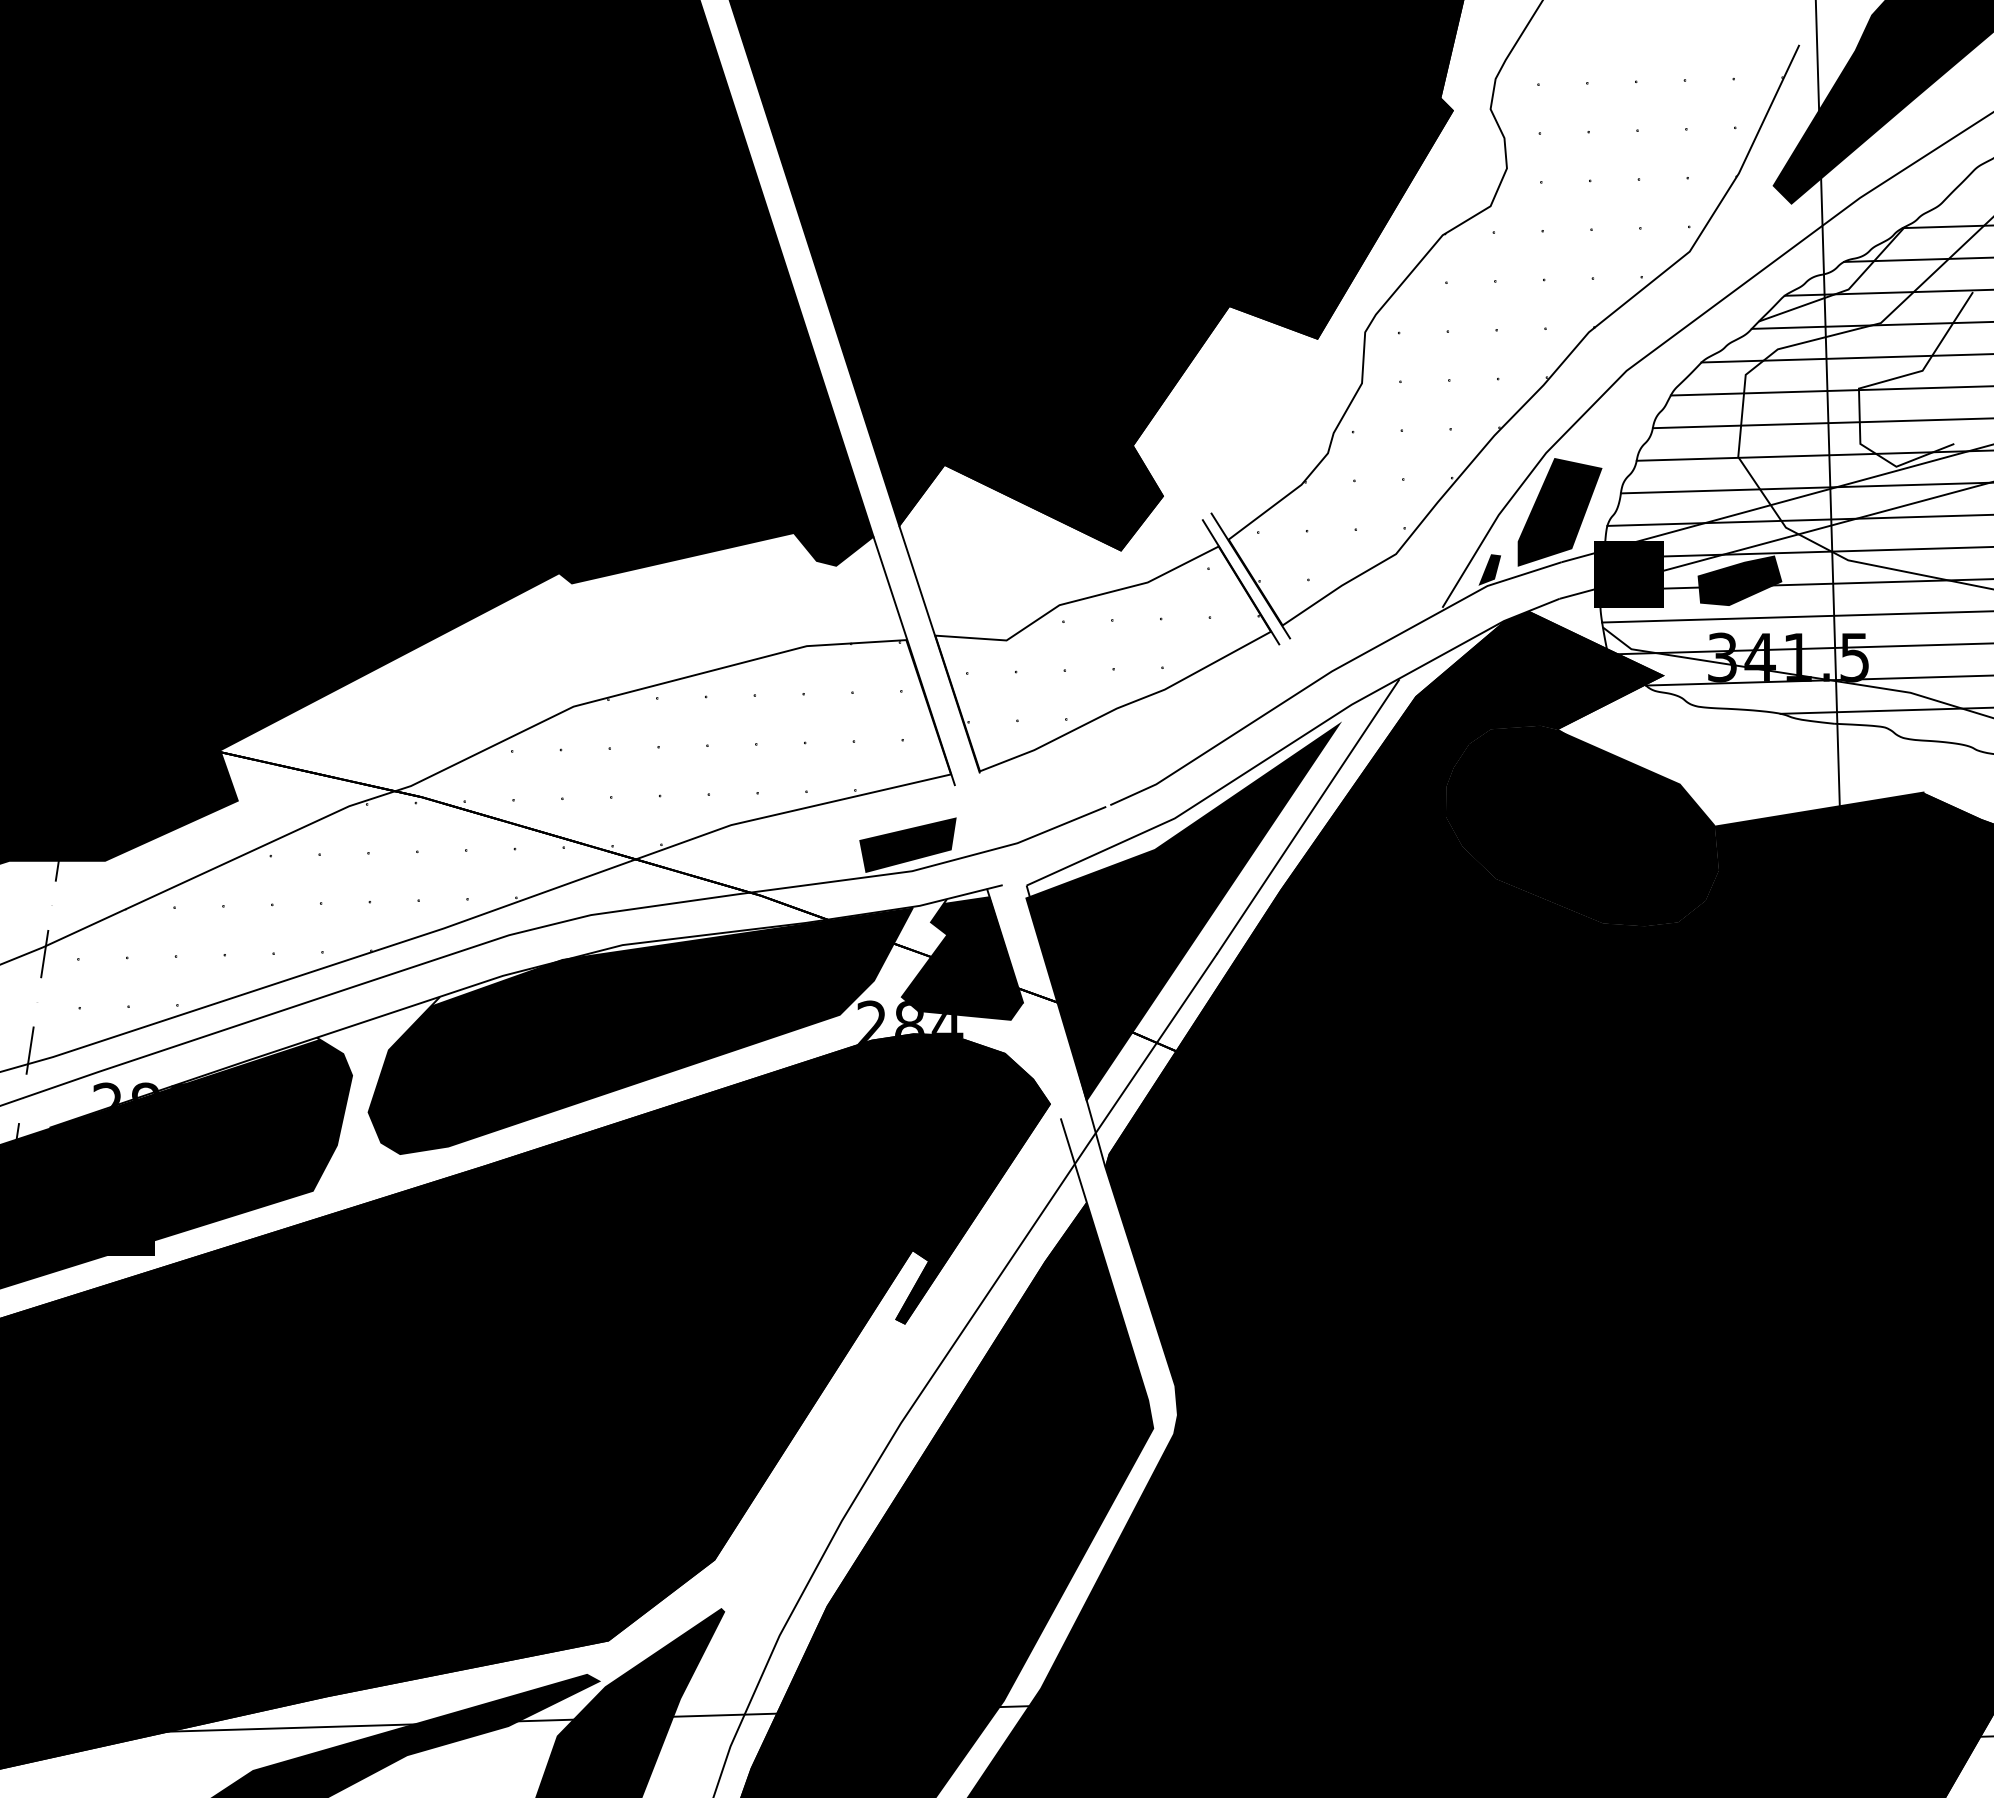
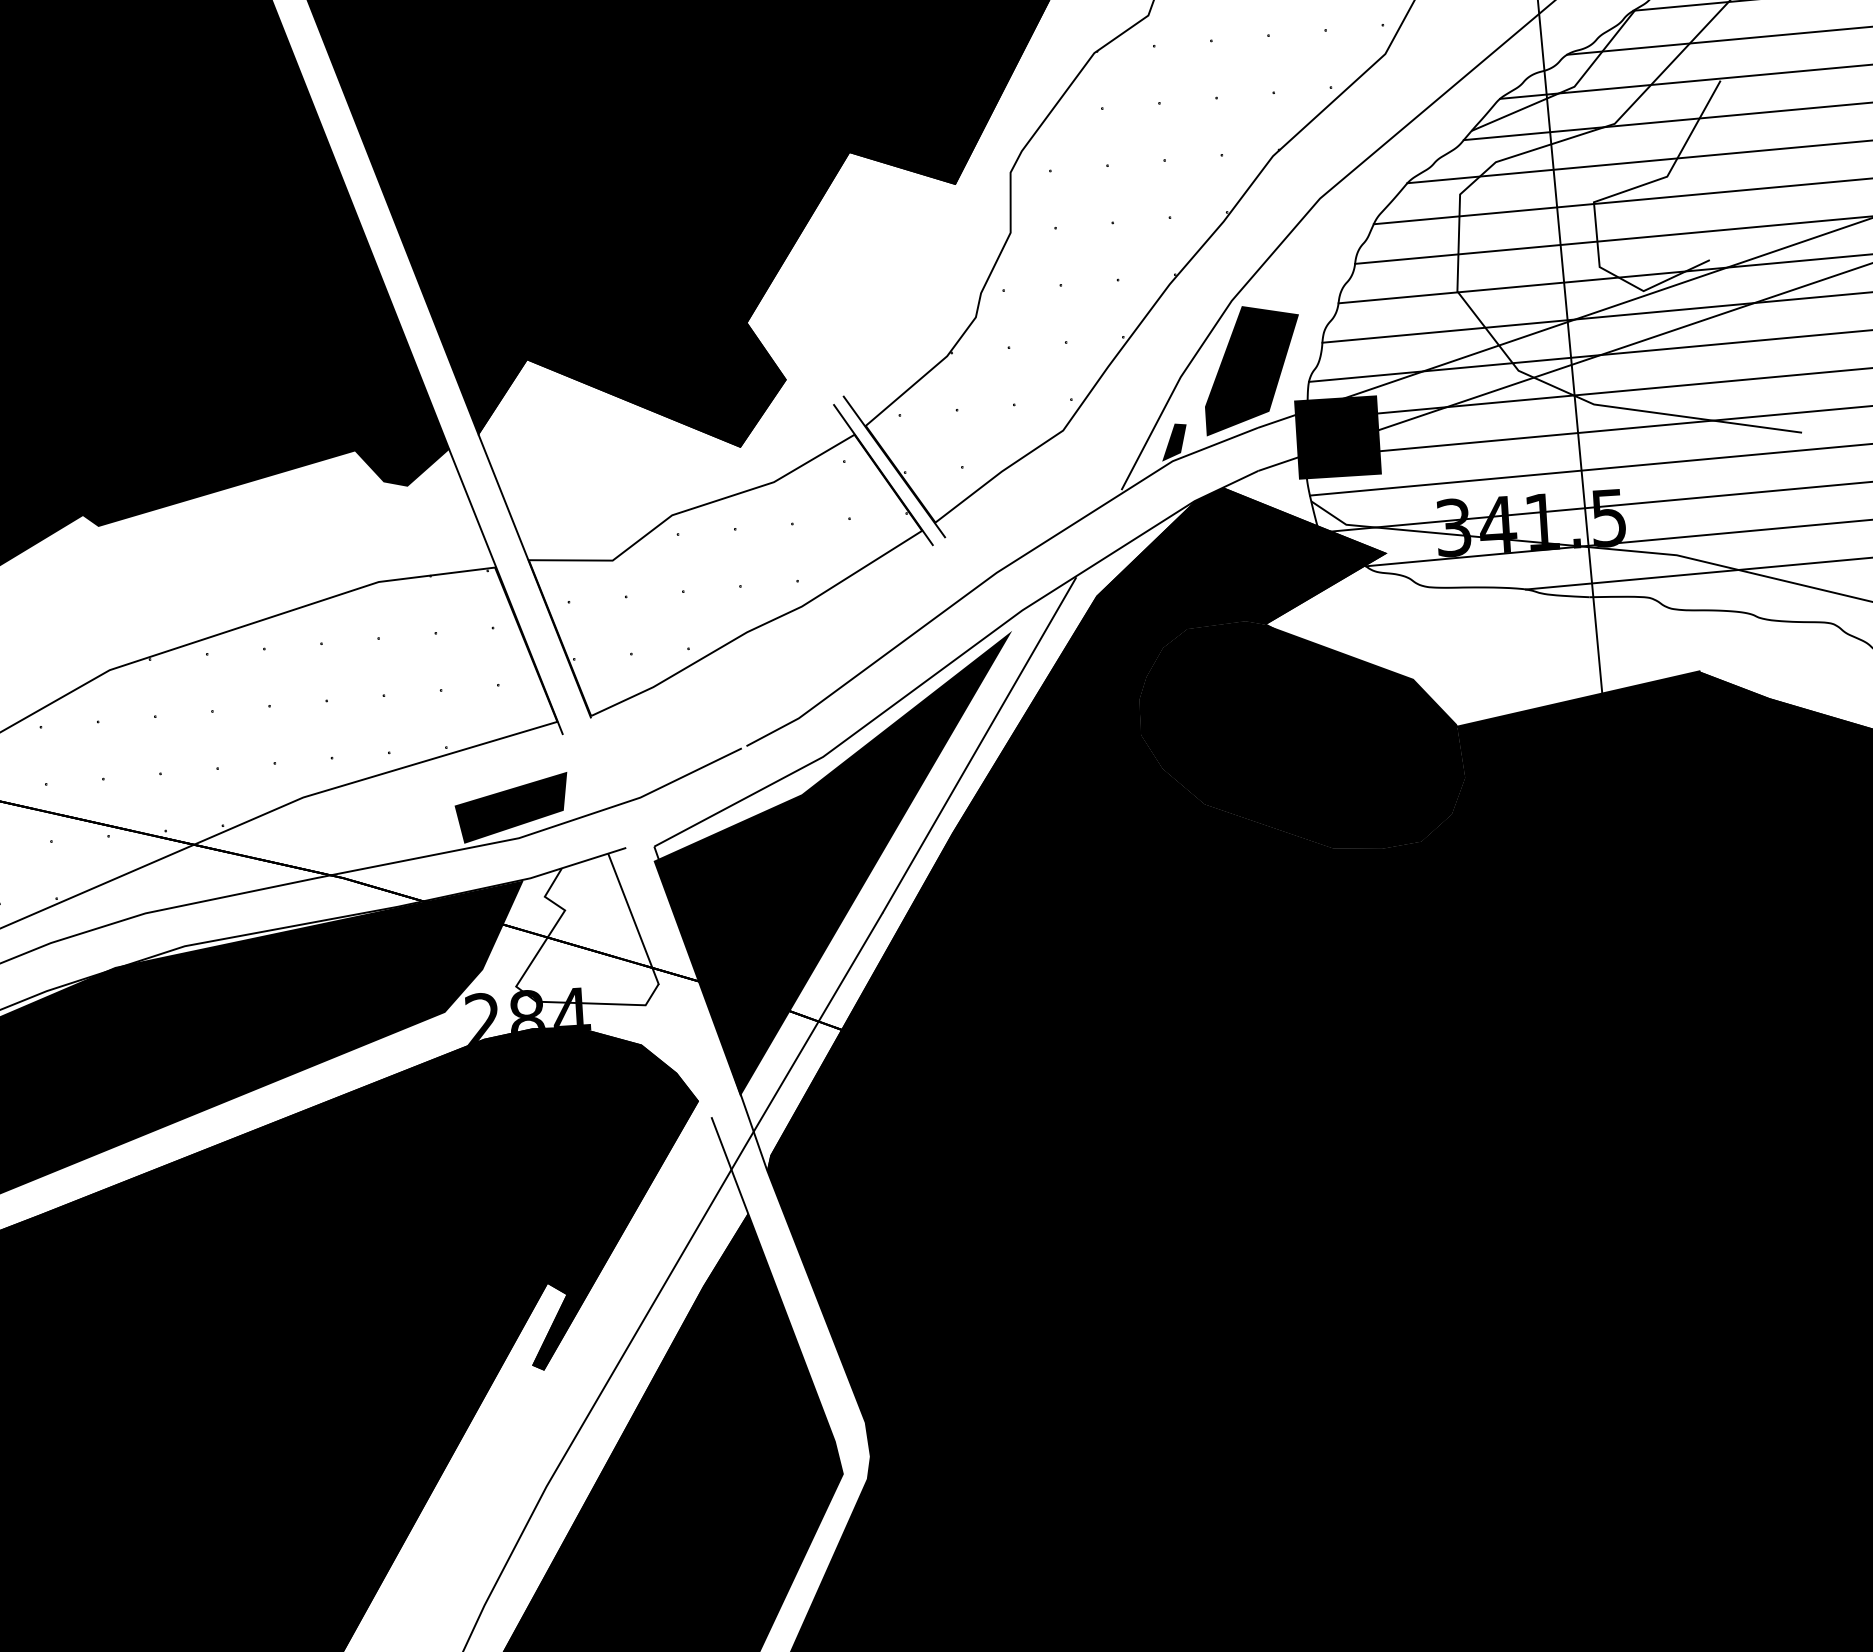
fill: (1739, 580) -> (1467, 436), removed
fill: (962, 957) -> (584, 935), removed

